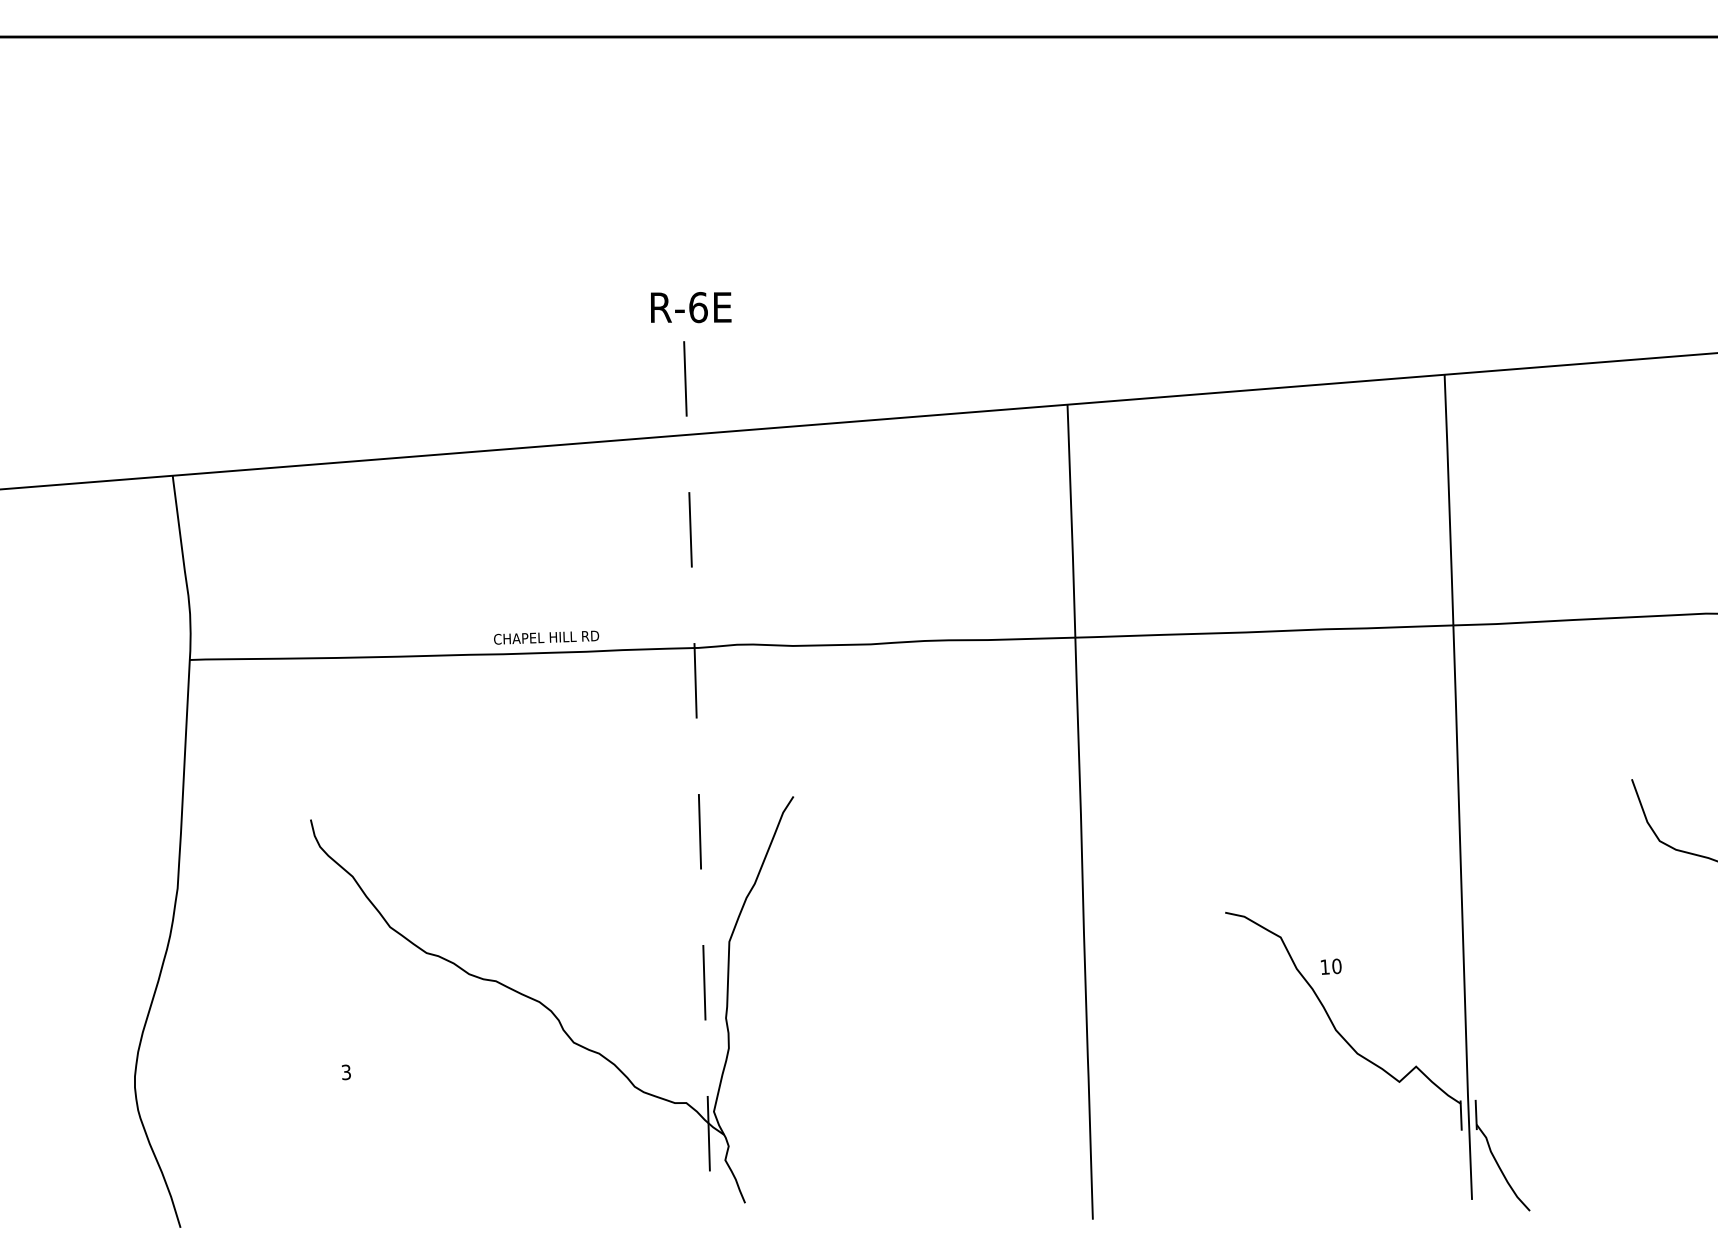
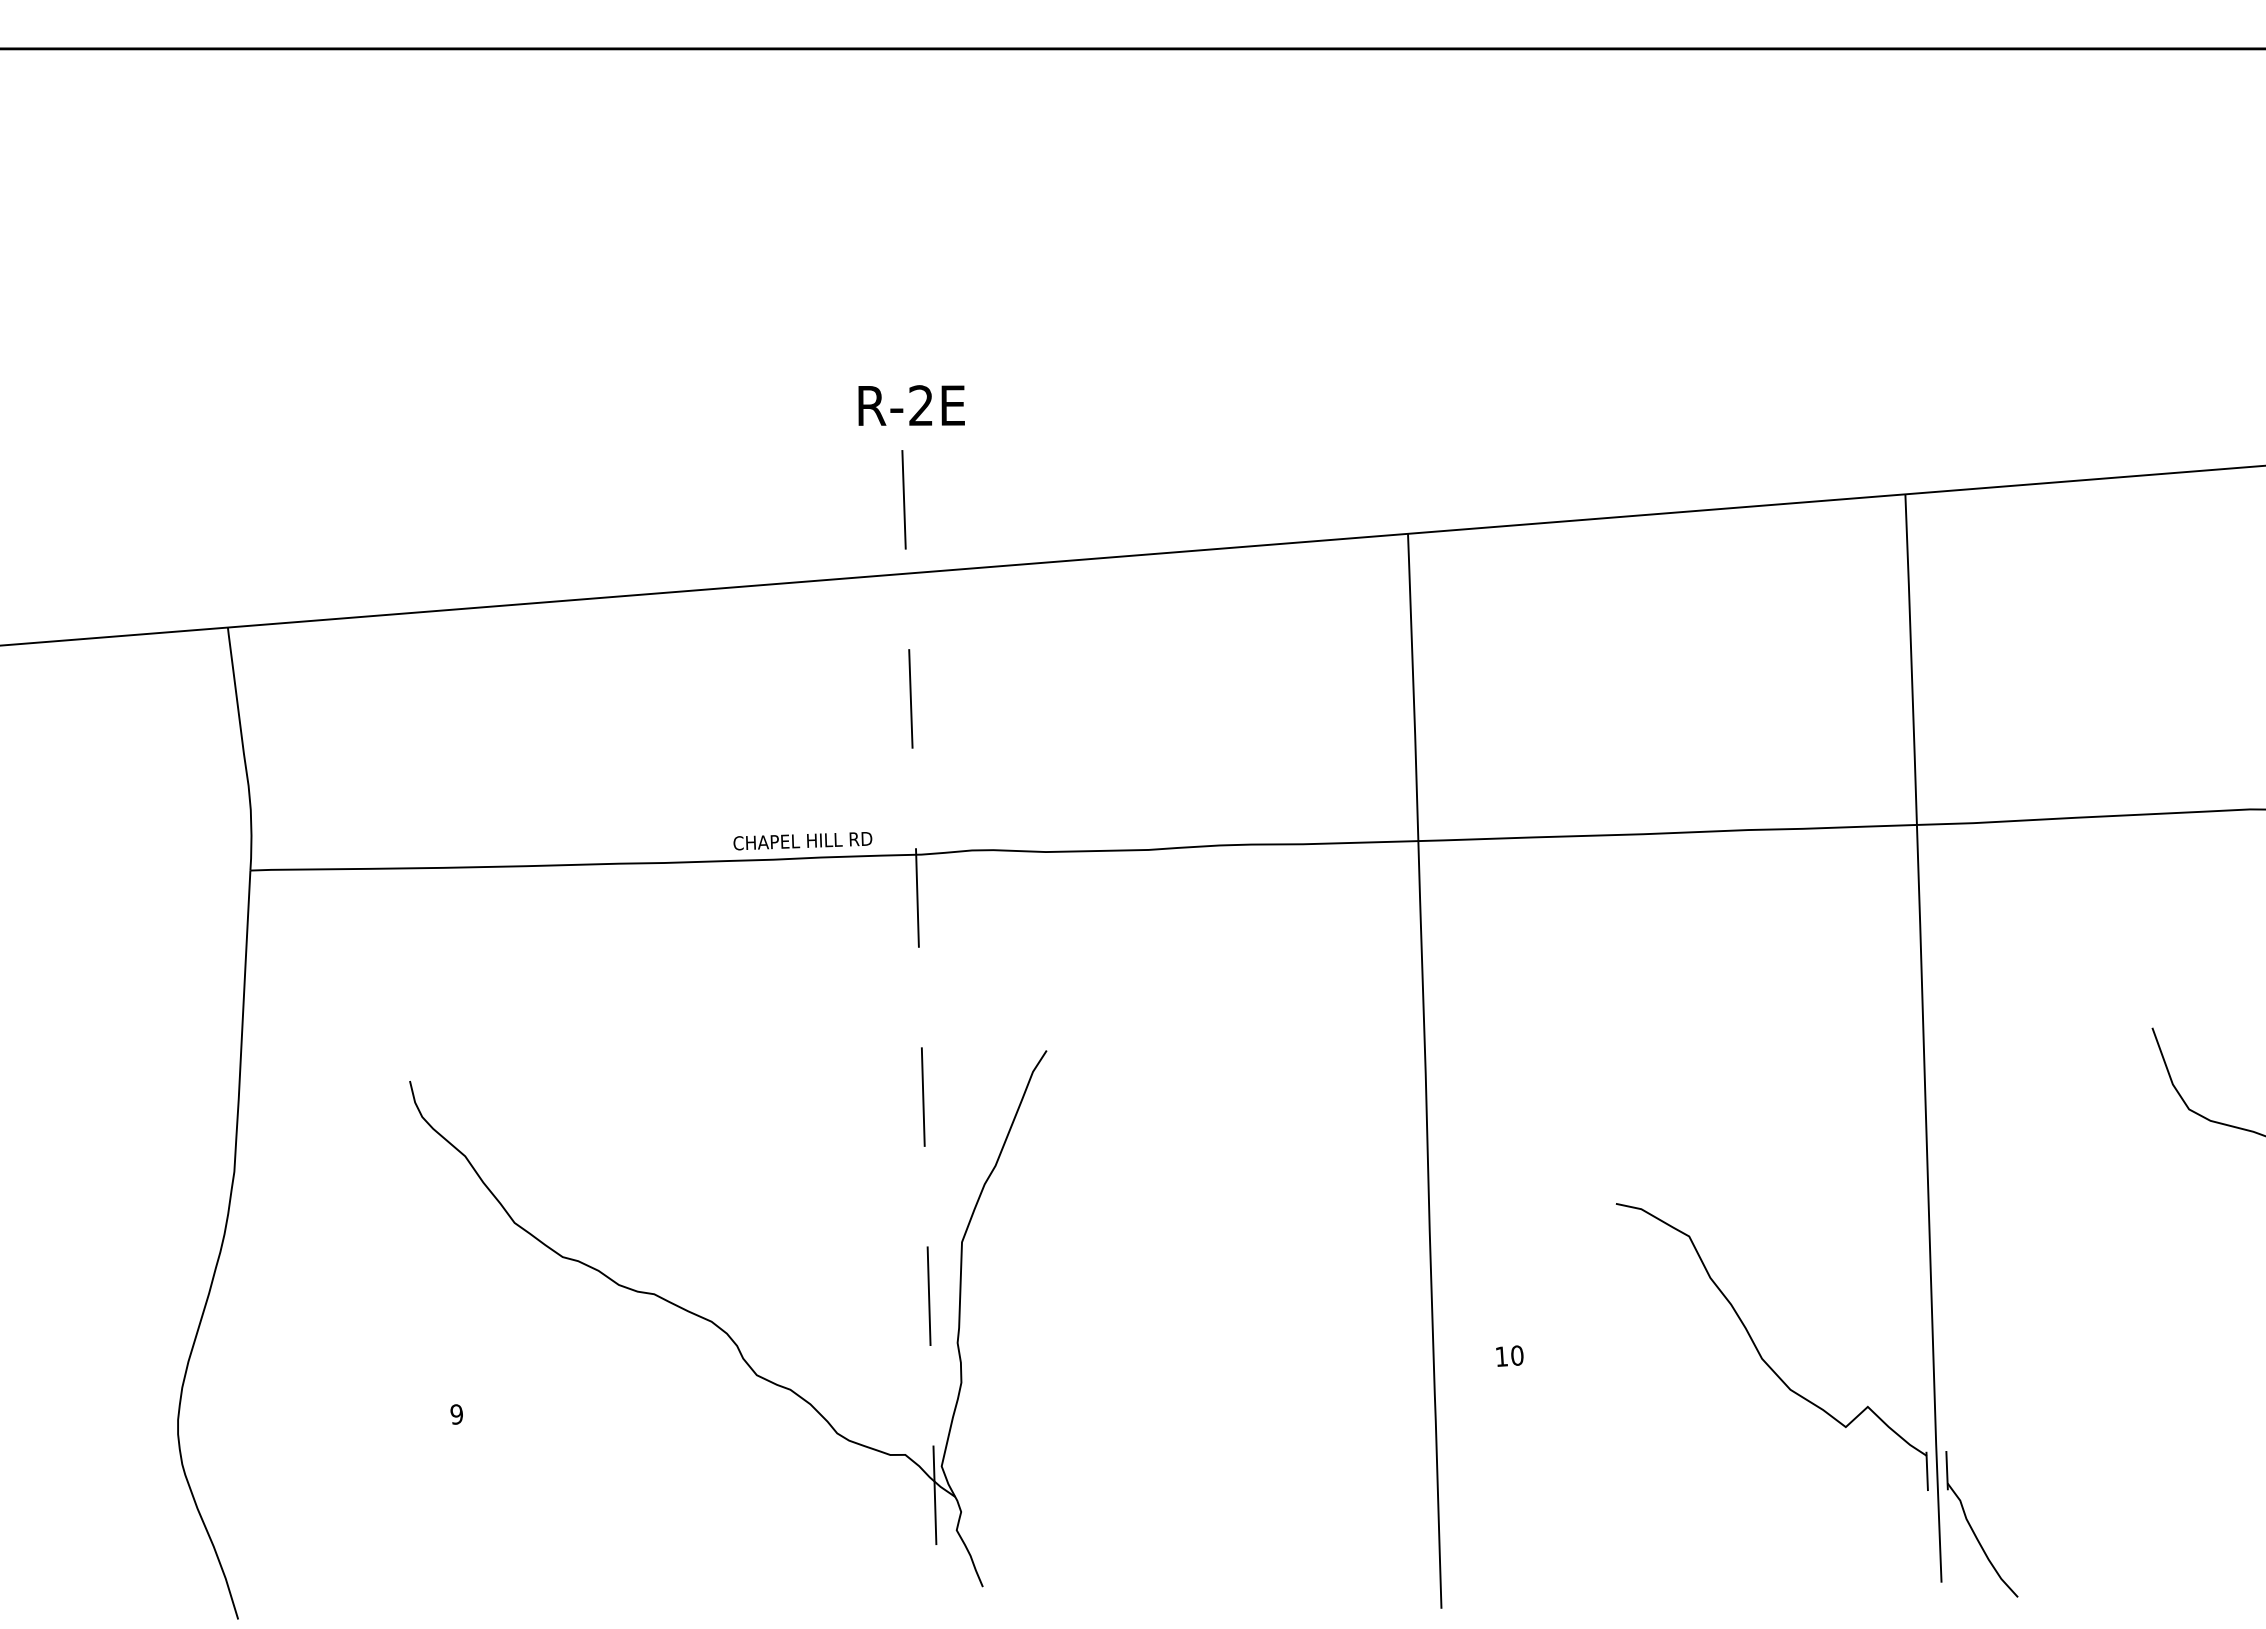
text: (698, 307) -> (921, 405), R-6E -> R-2E
text: (546, 637) -> (802, 841), moved
text: (1330, 966) -> (1509, 1355), moved
text: (346, 1072) -> (456, 1414), 3 -> 9

